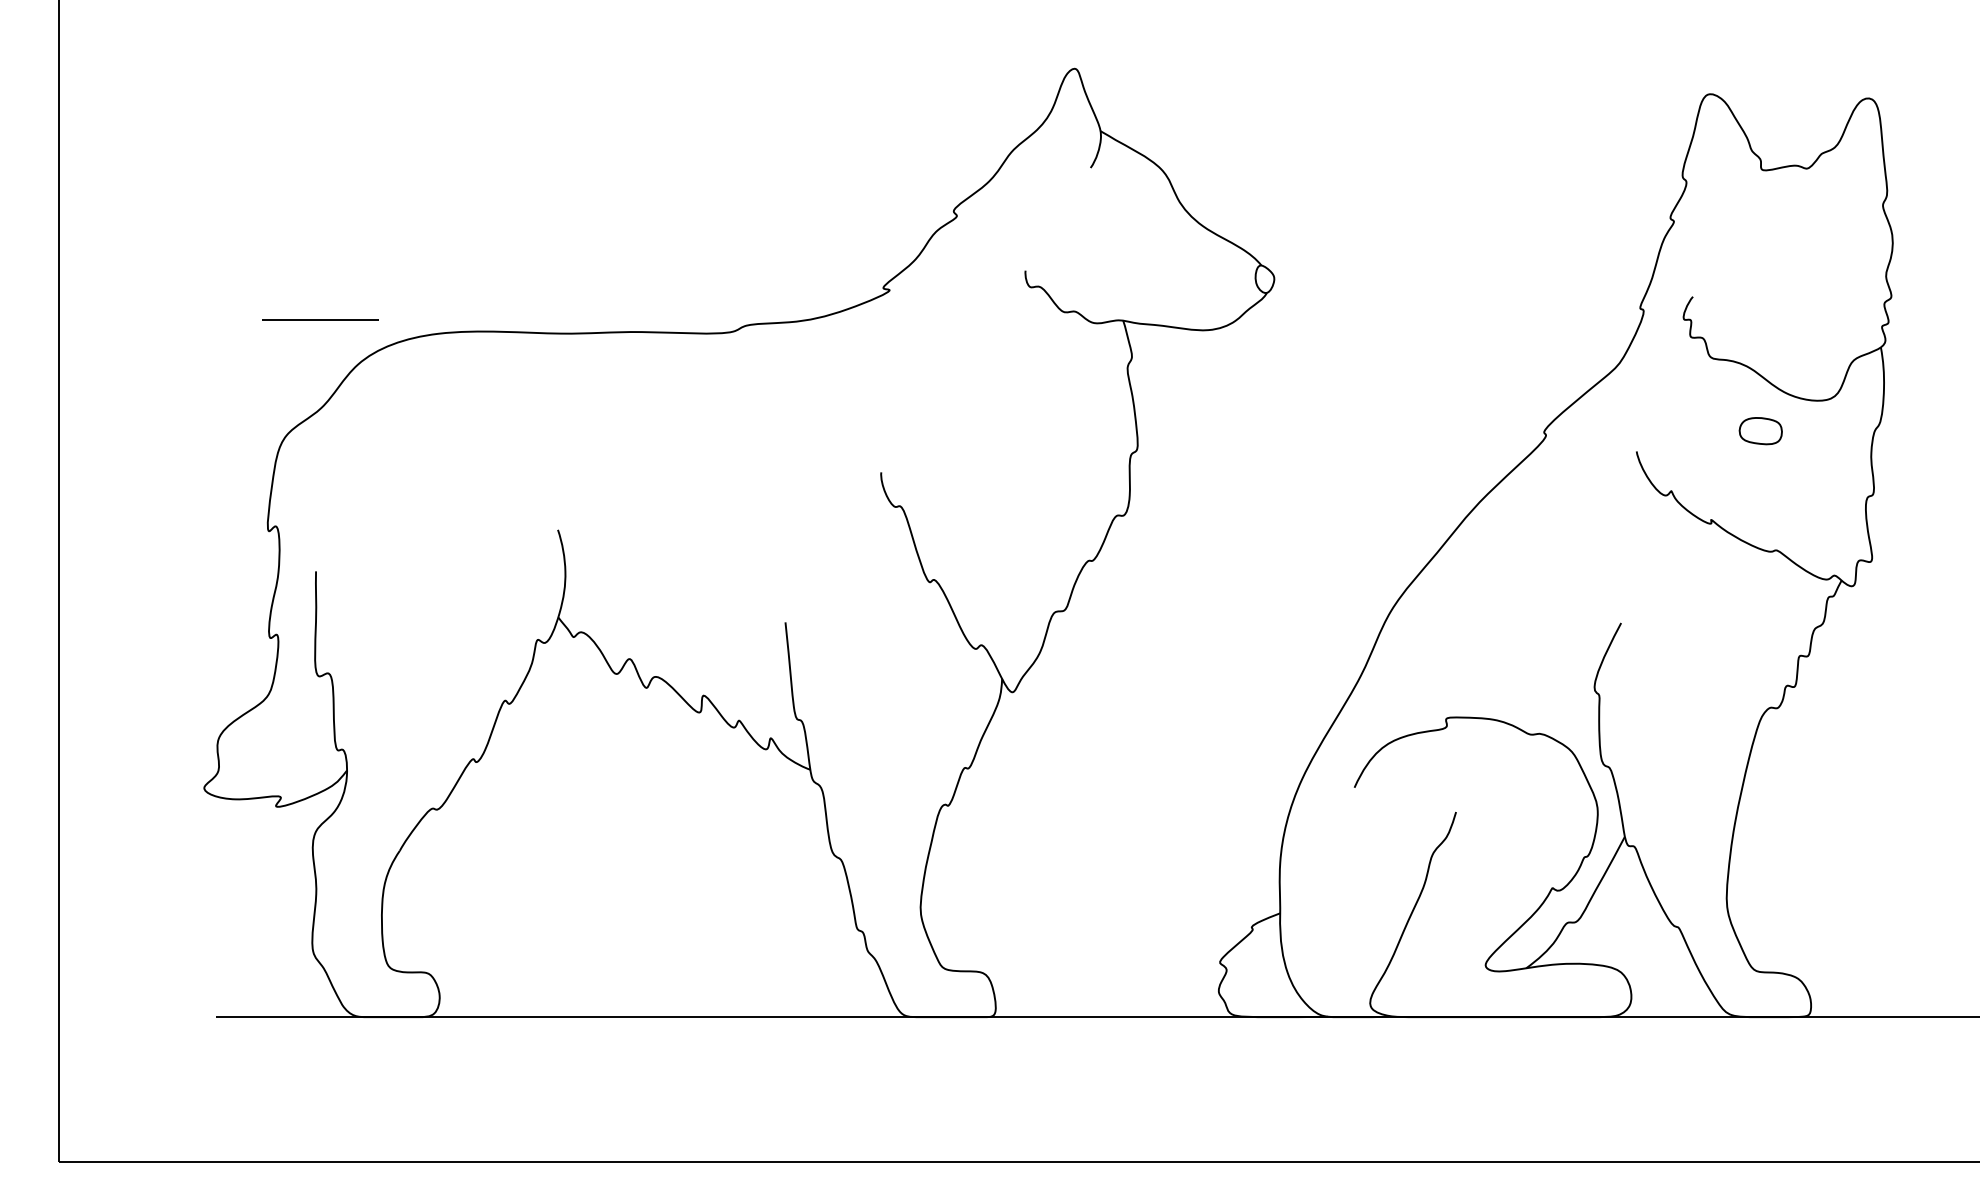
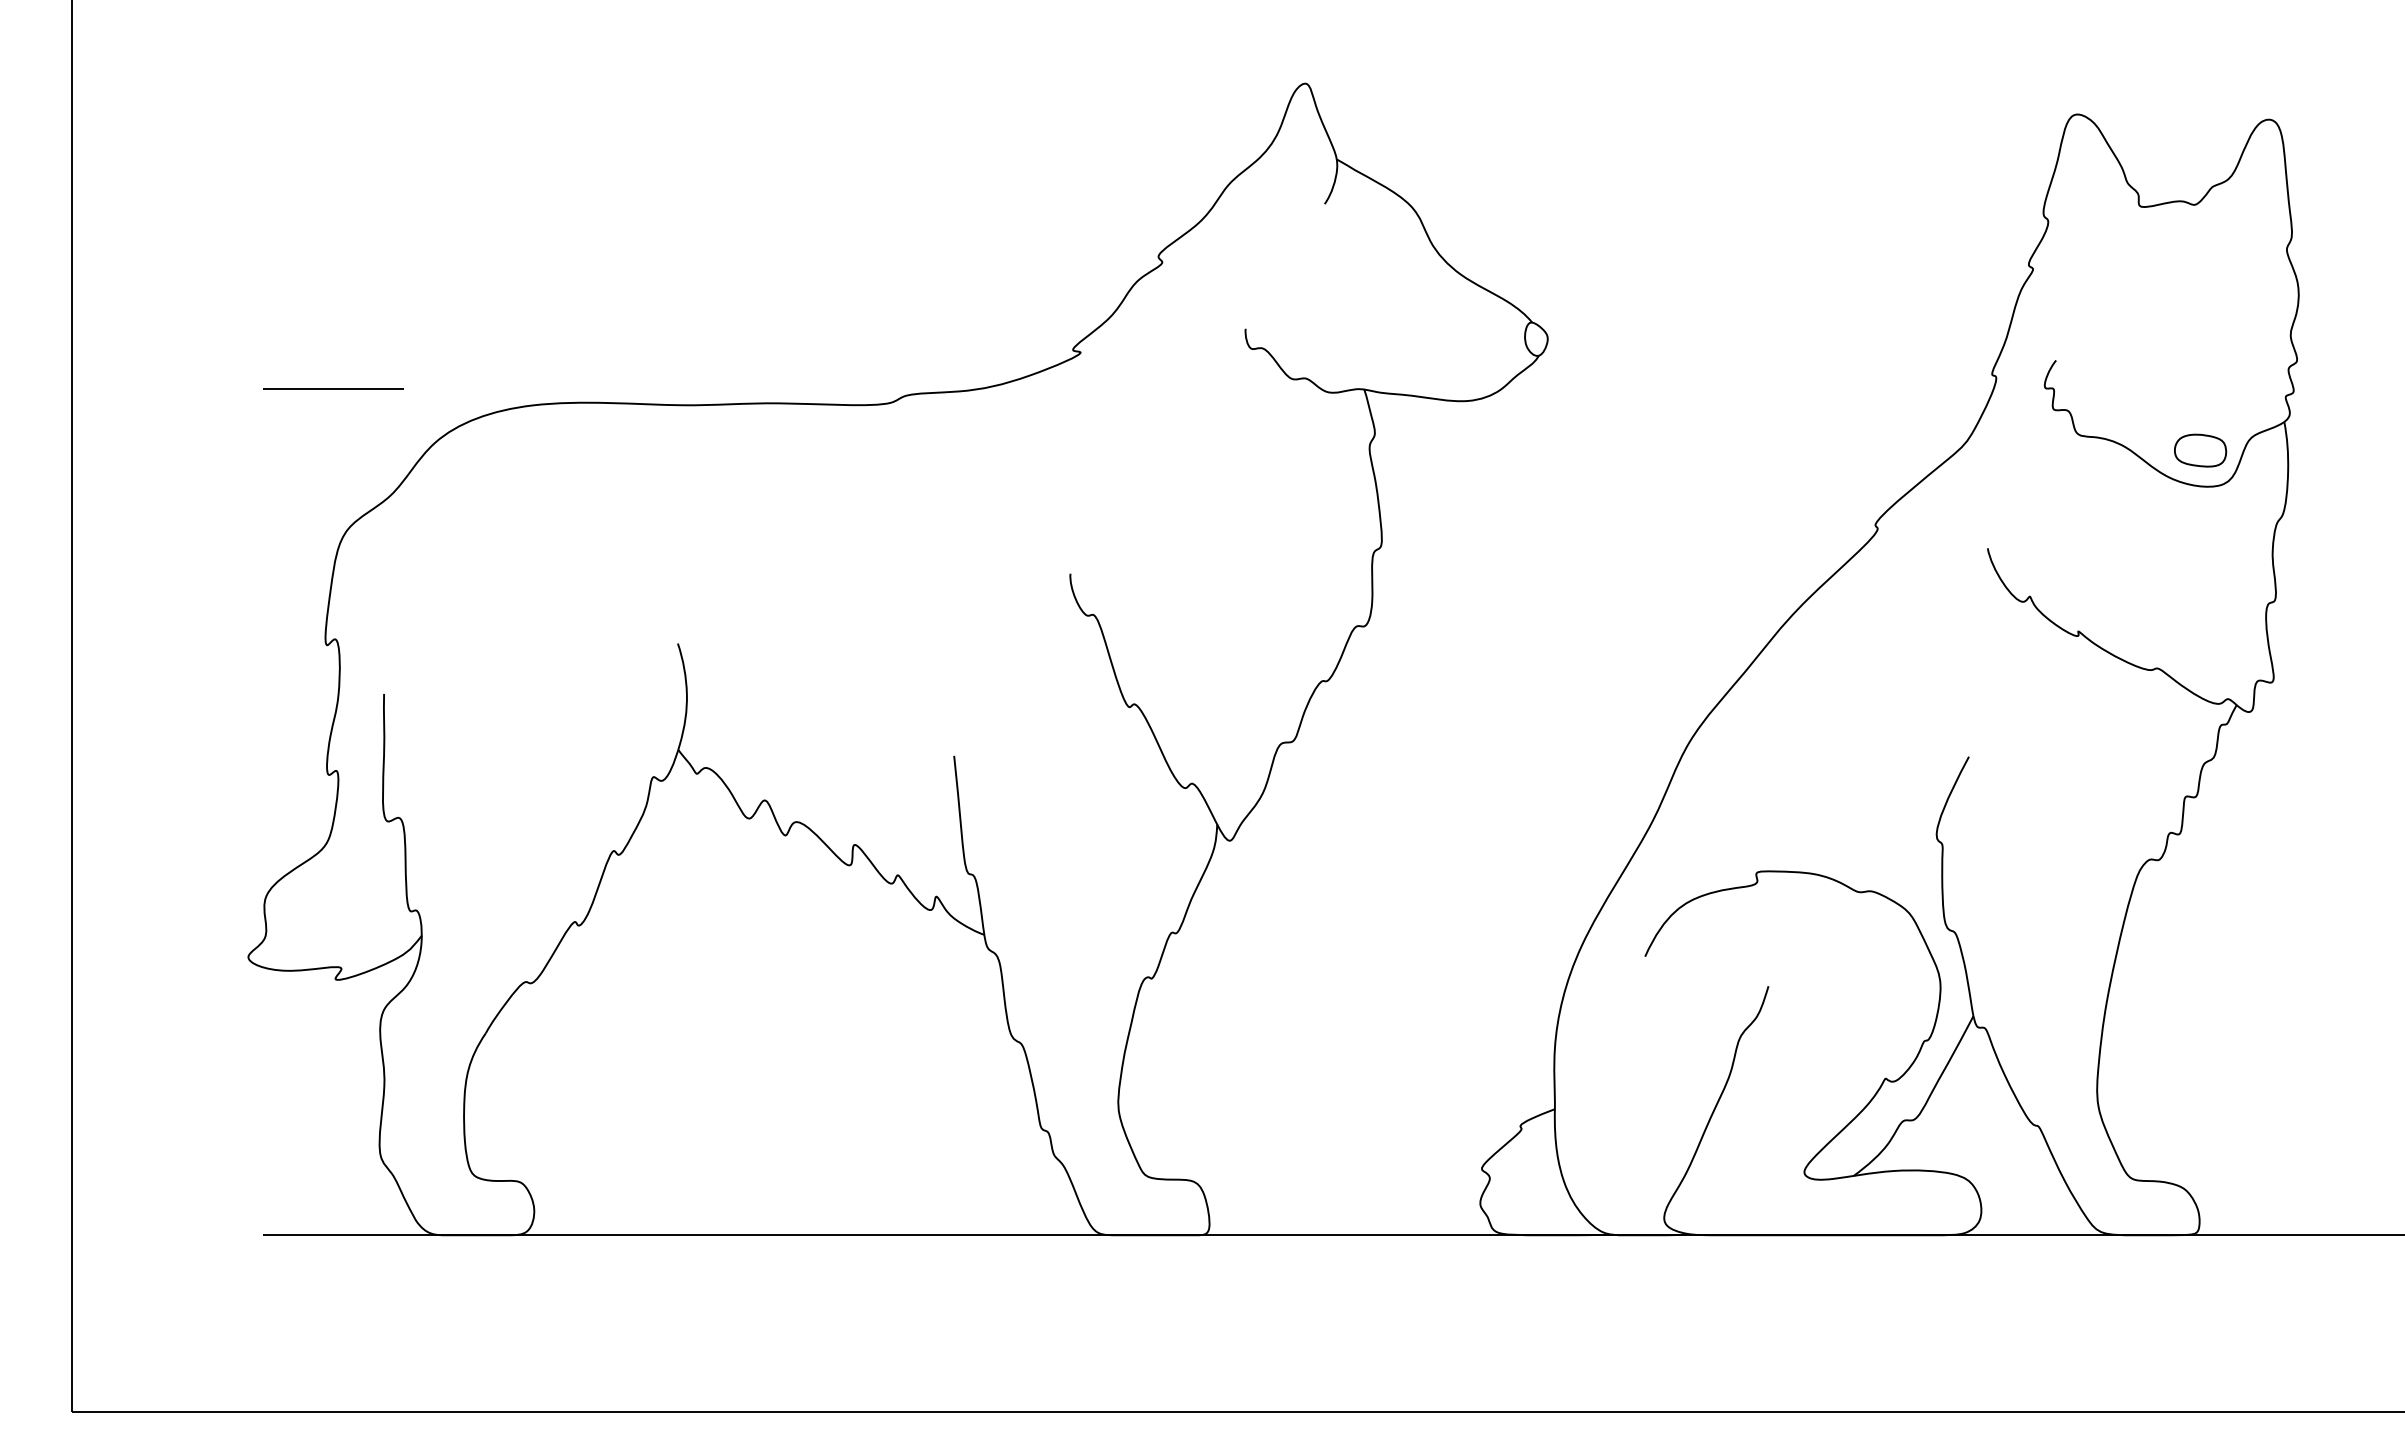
line: (320, 319) -> (333, 388), moved
part: (1760, 431) -> (2200, 450), moved

